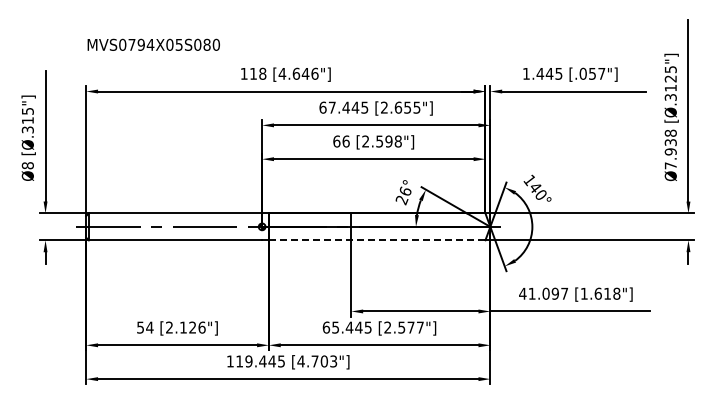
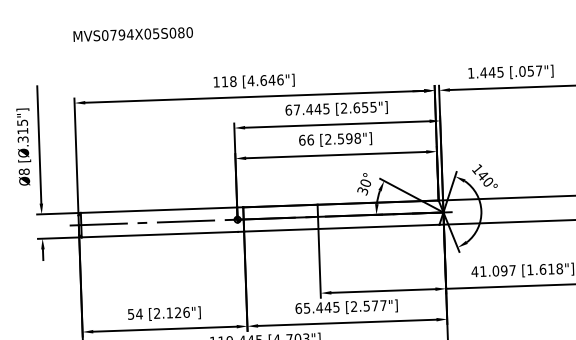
text: (153, 44) -> (132, 34), moved
text: (403, 195) -> (364, 186), 26° -> 30°
line: (376, 240) -> (341, 228), dashed -> solid

